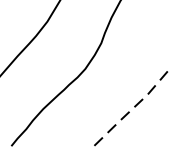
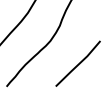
line: (132, 108) -> (78, 64), dashed -> solid

